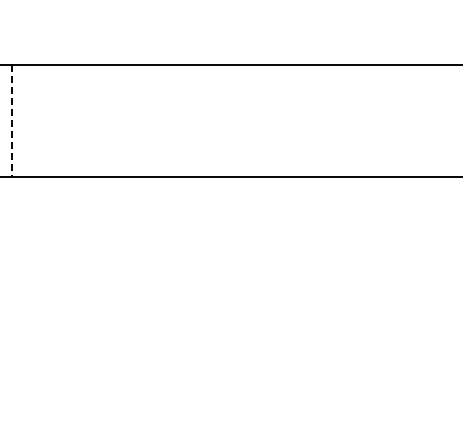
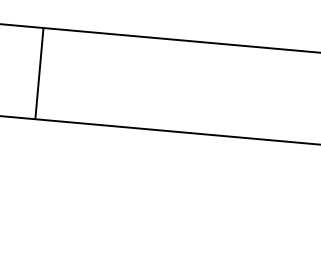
line: (11, 121) -> (39, 74), dashed -> solid

